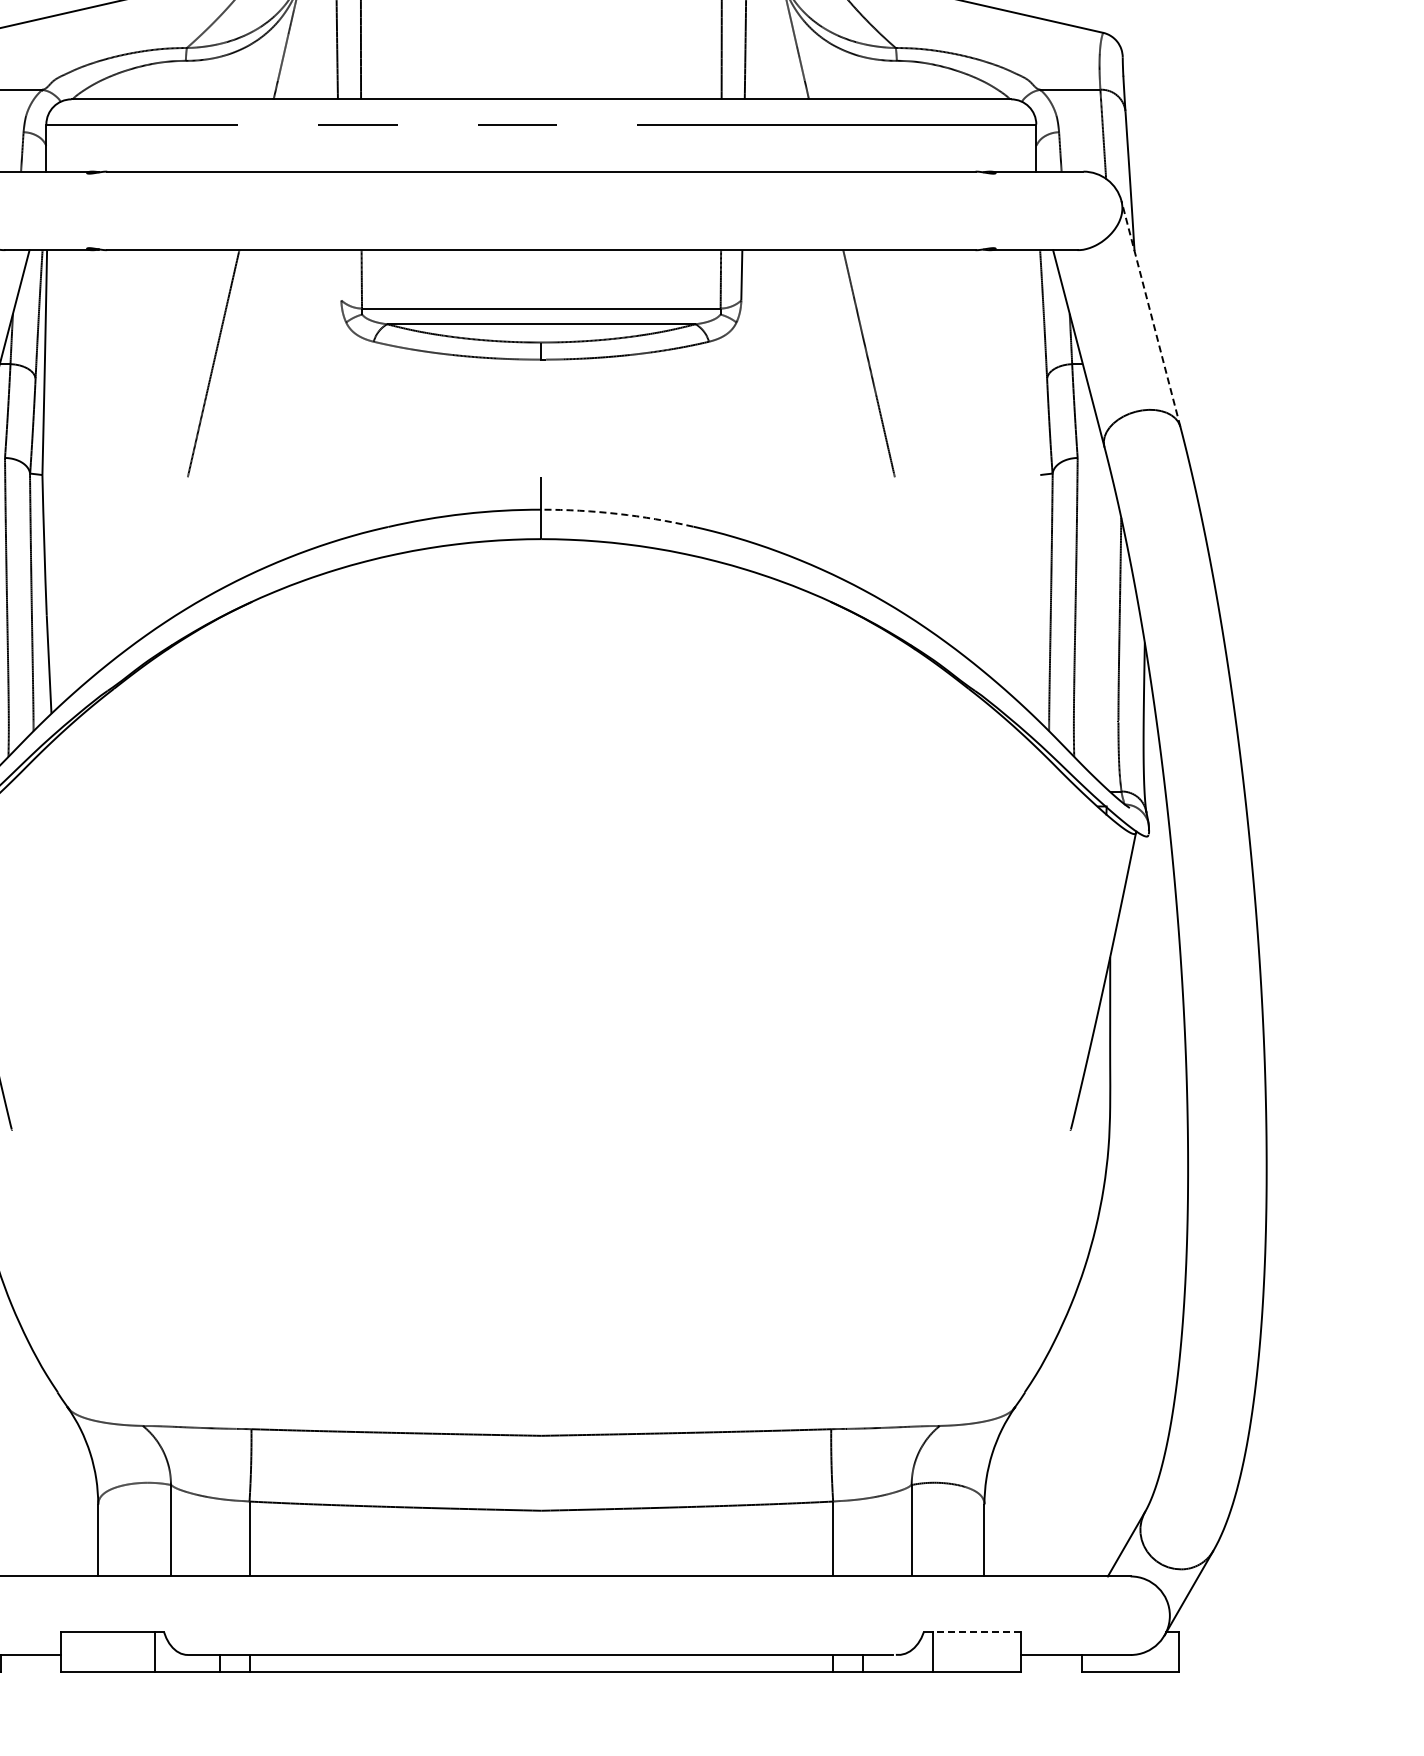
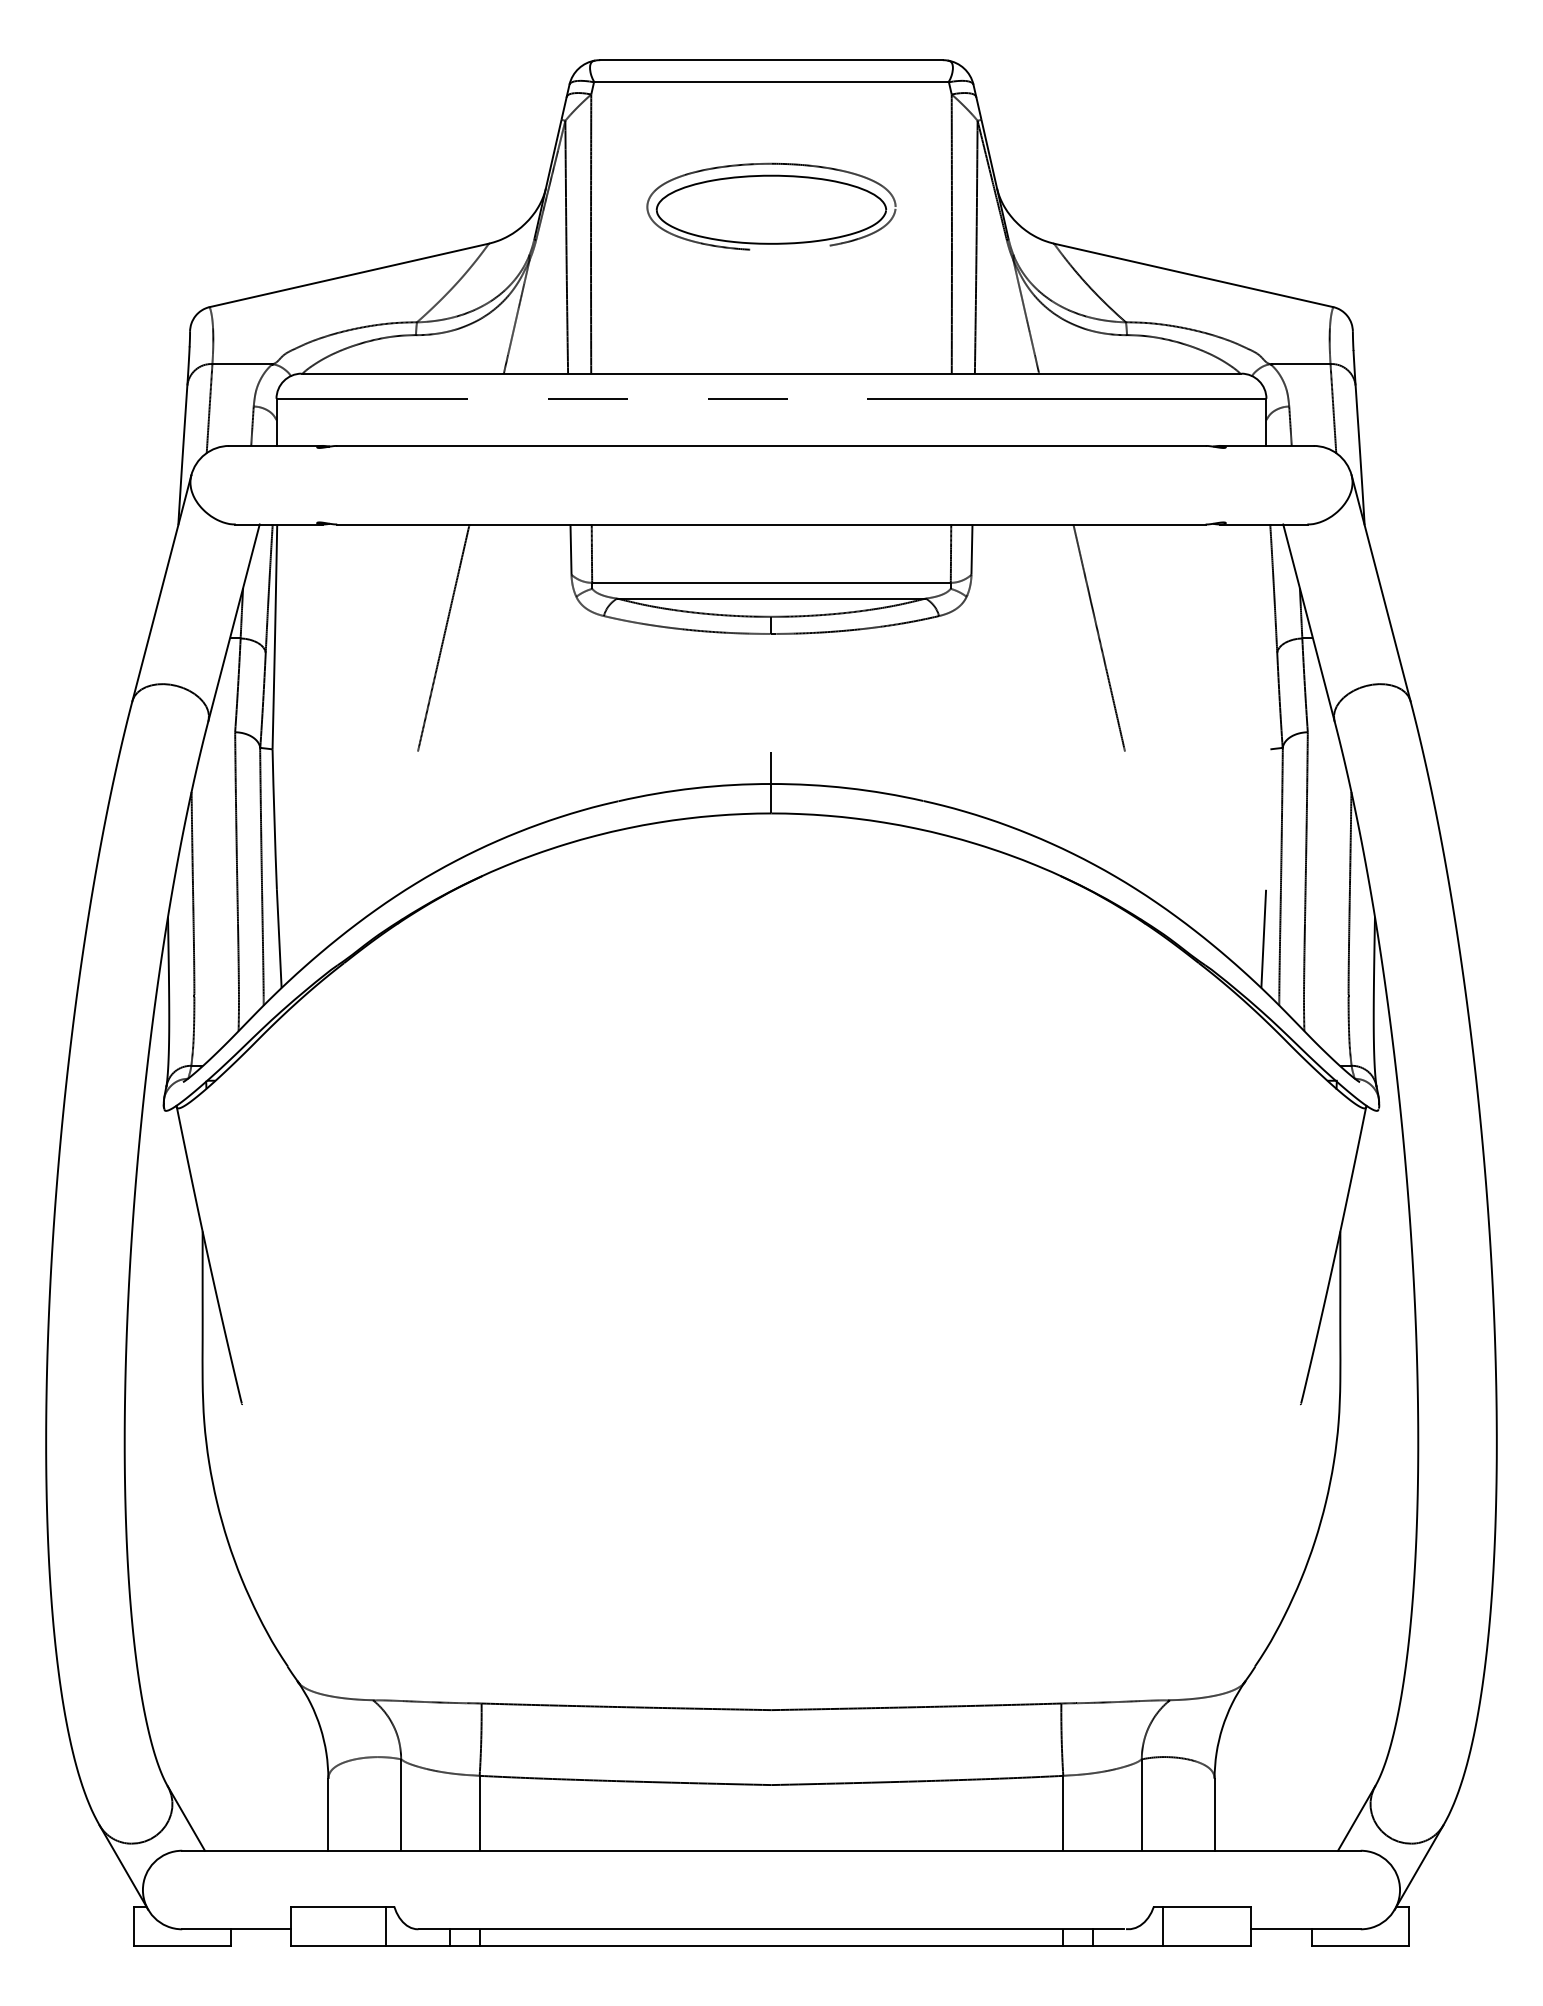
line: (340, 275) -> (570, 549), added
line: (1151, 314) -> (1381, 588), dashed -> solid
arc: (617, 514) -> (847, 788), dashed -> solid
line: (1033, 664) -> (1263, 938), added
line: (977, 1632) -> (1207, 1906), dashed -> solid

